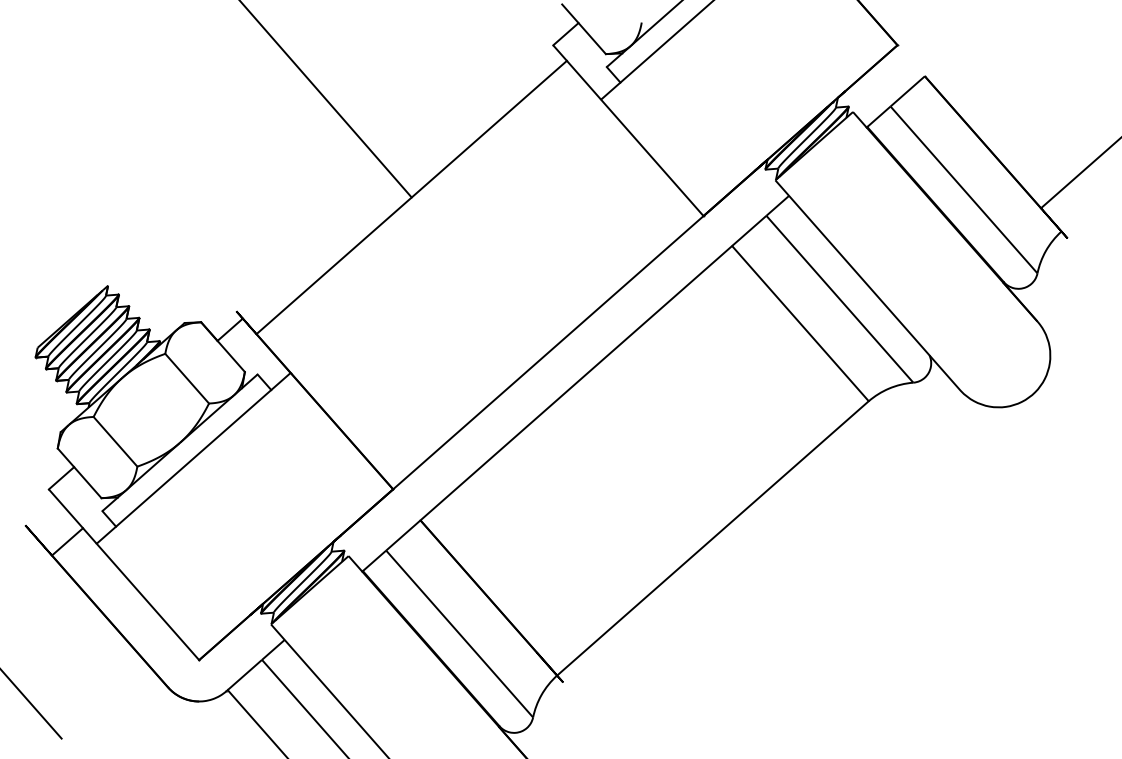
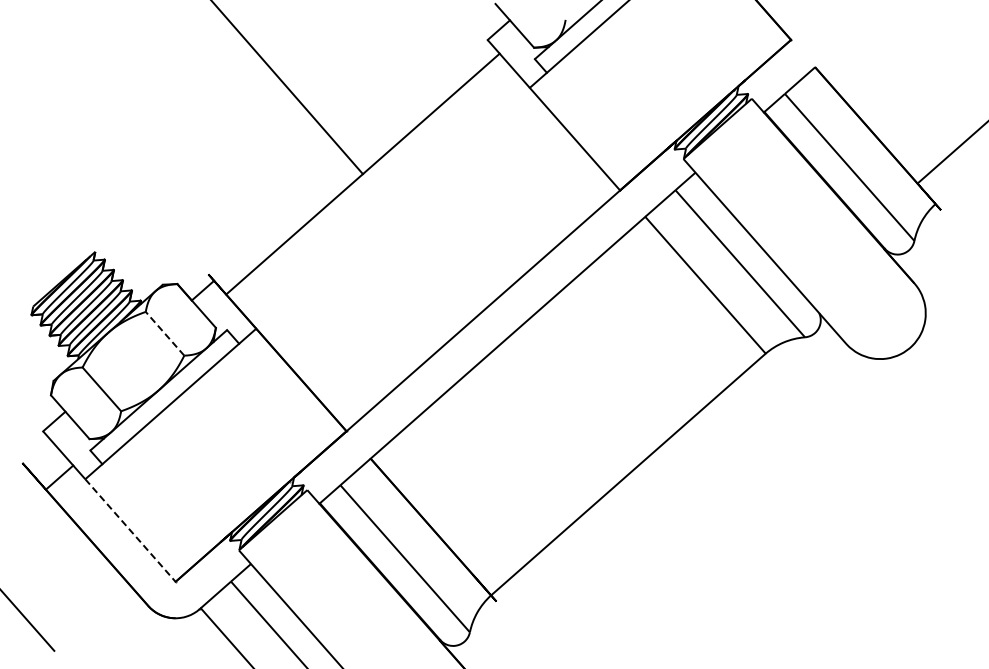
line: (186, 378) -> (164, 333), solid -> dashed
line: (147, 601) -> (130, 530), solid -> dashed

